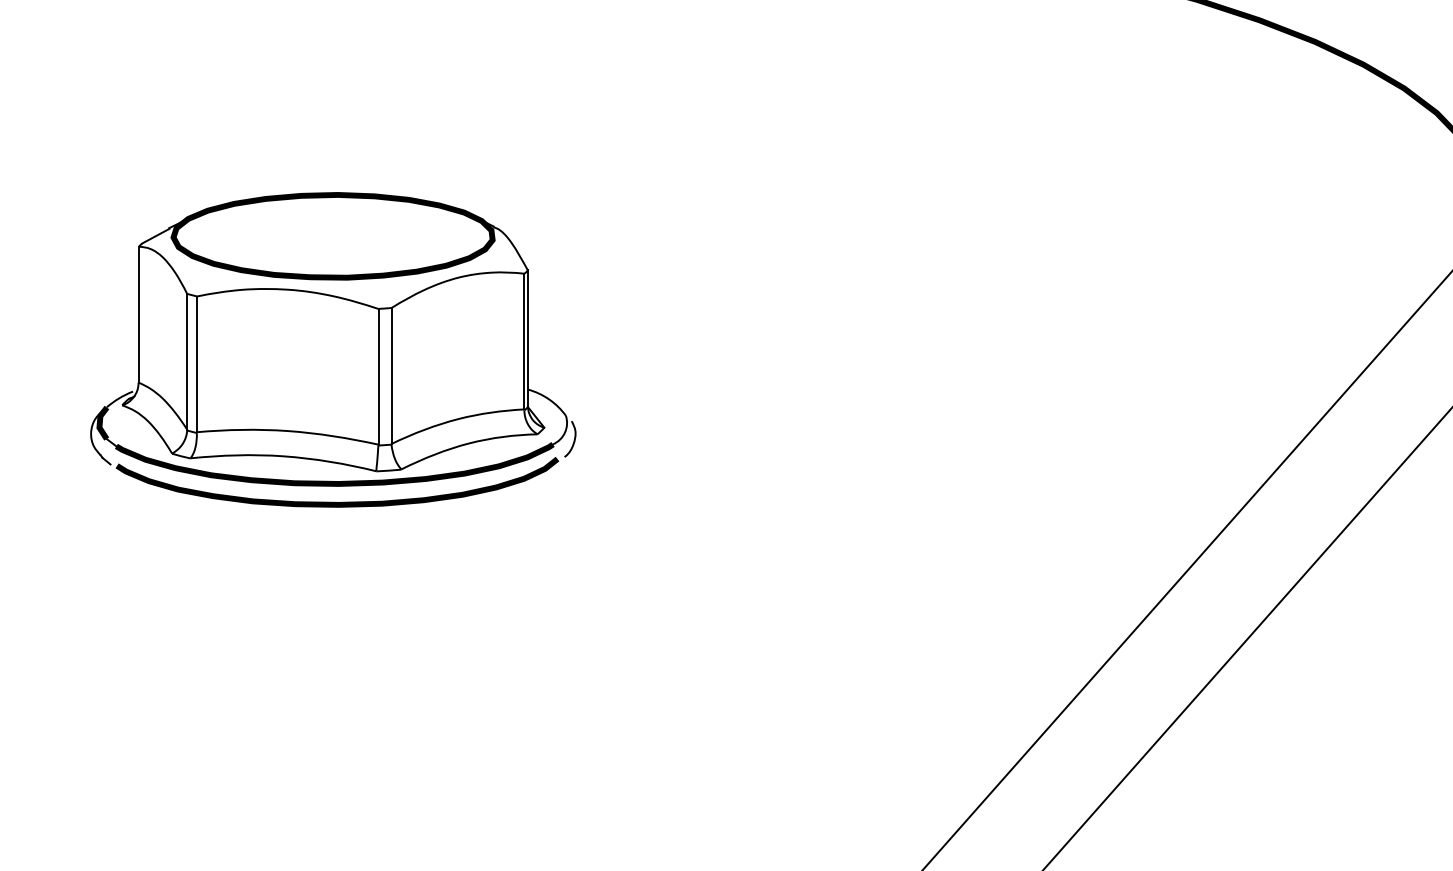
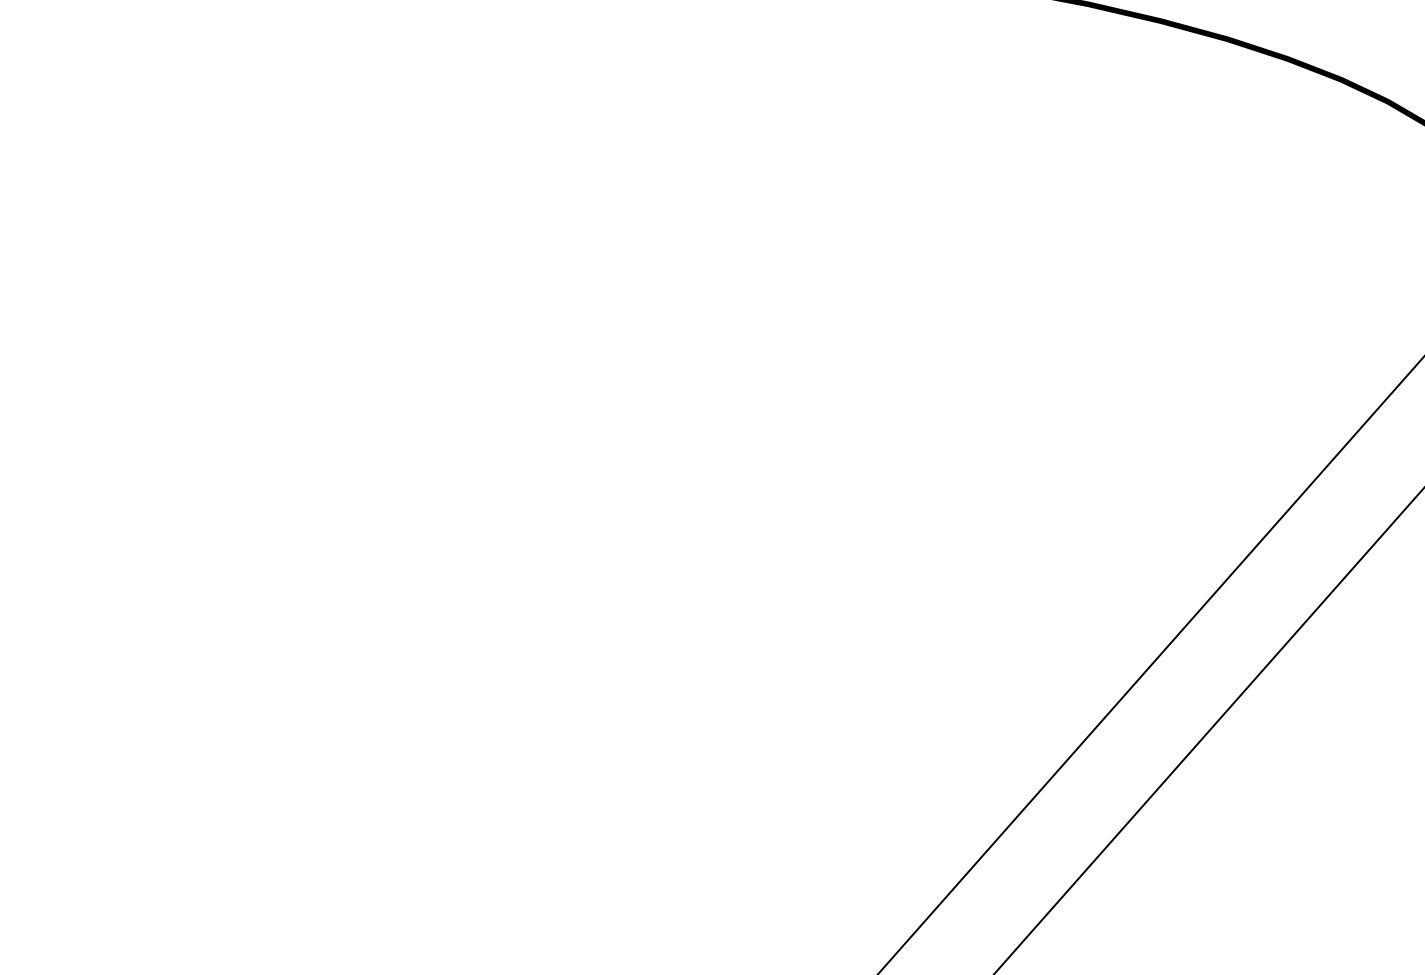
part: (332, 349) -> (395, 376), removed

